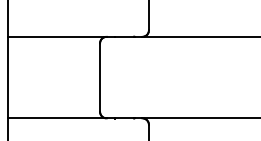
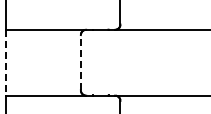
line: (8, 77) -> (6, 62), solid -> dashed
line: (99, 77) -> (80, 62), solid -> dashed

